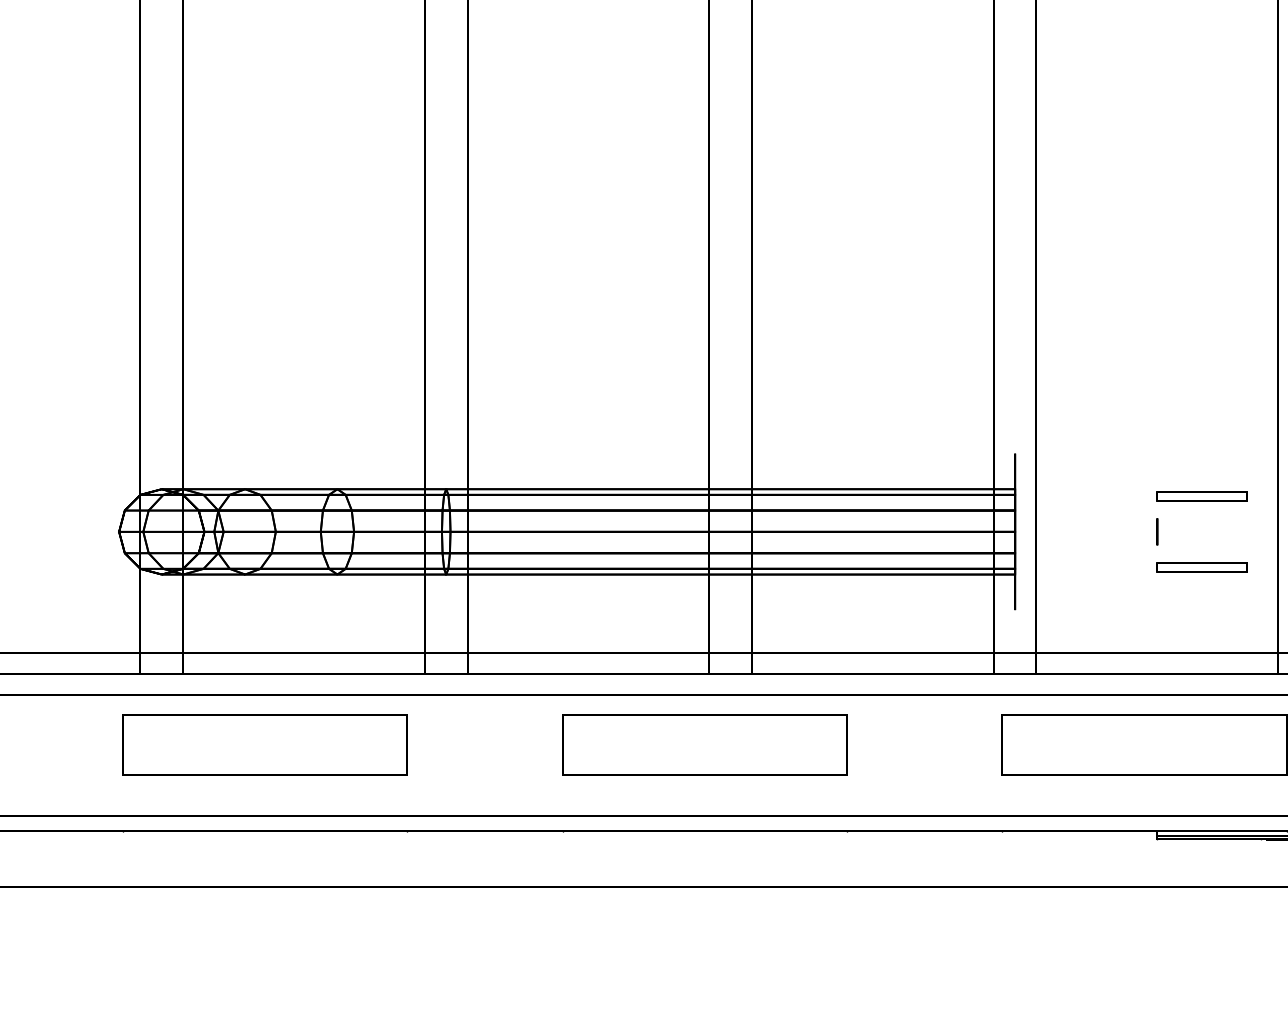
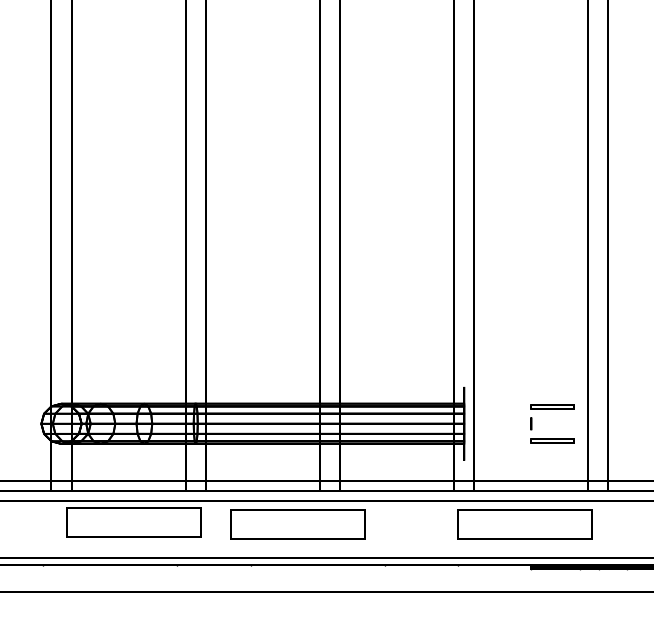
part: (263, 745) -> (133, 522), moved
part: (704, 745) -> (297, 524), moved

